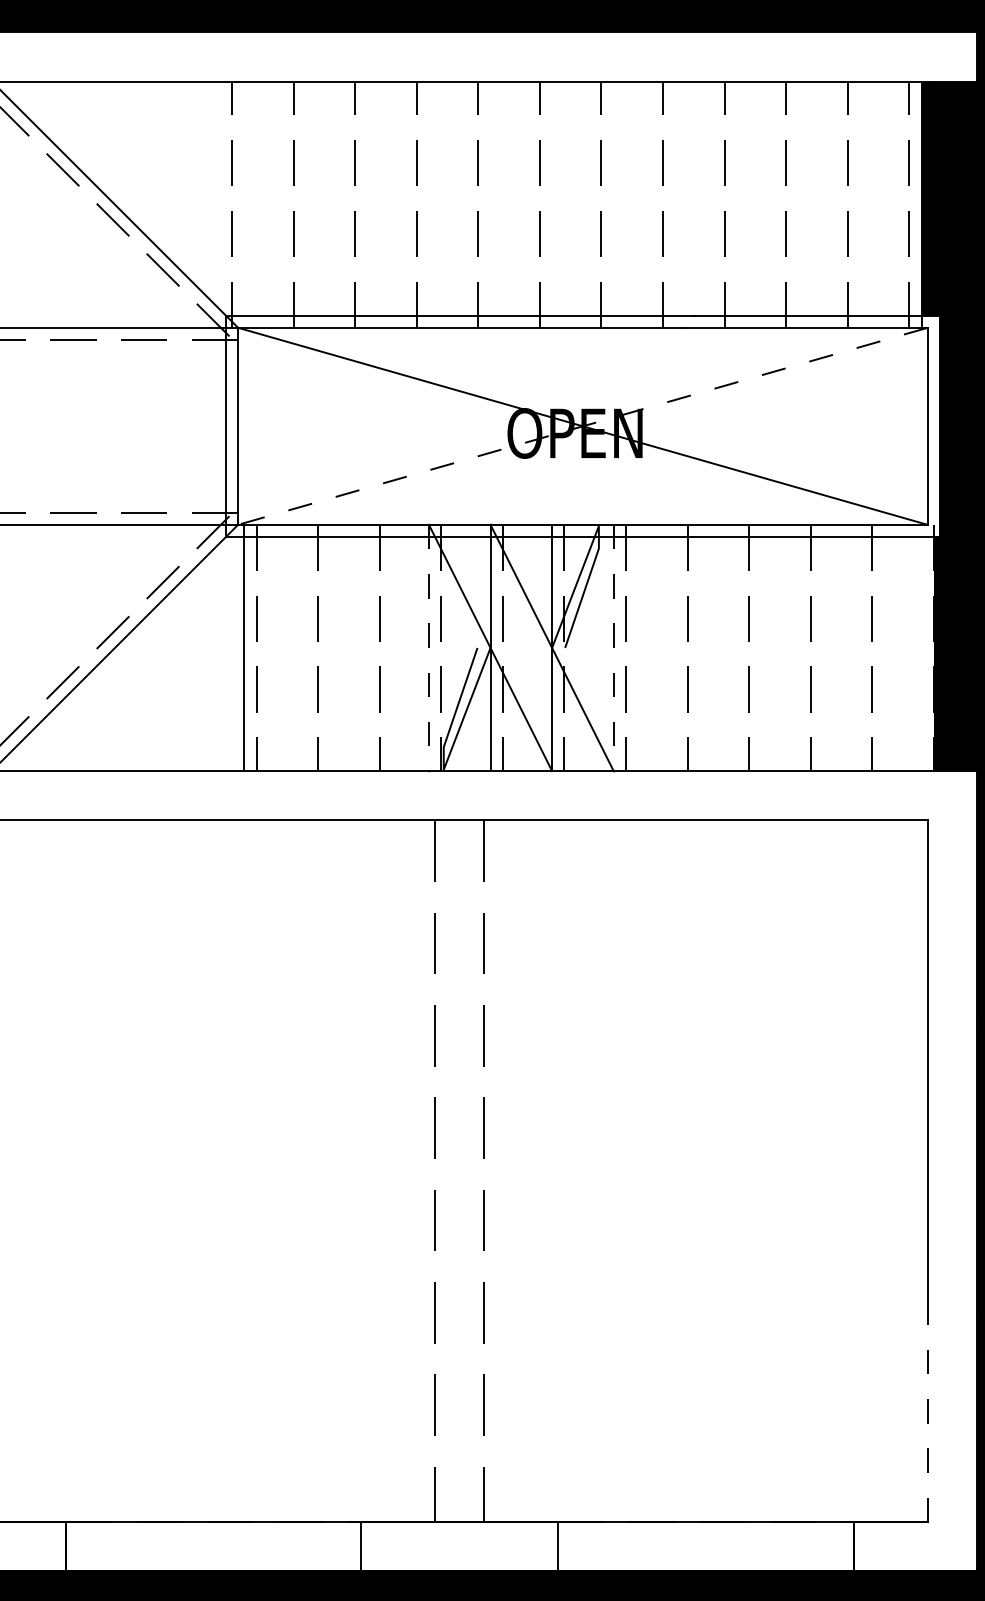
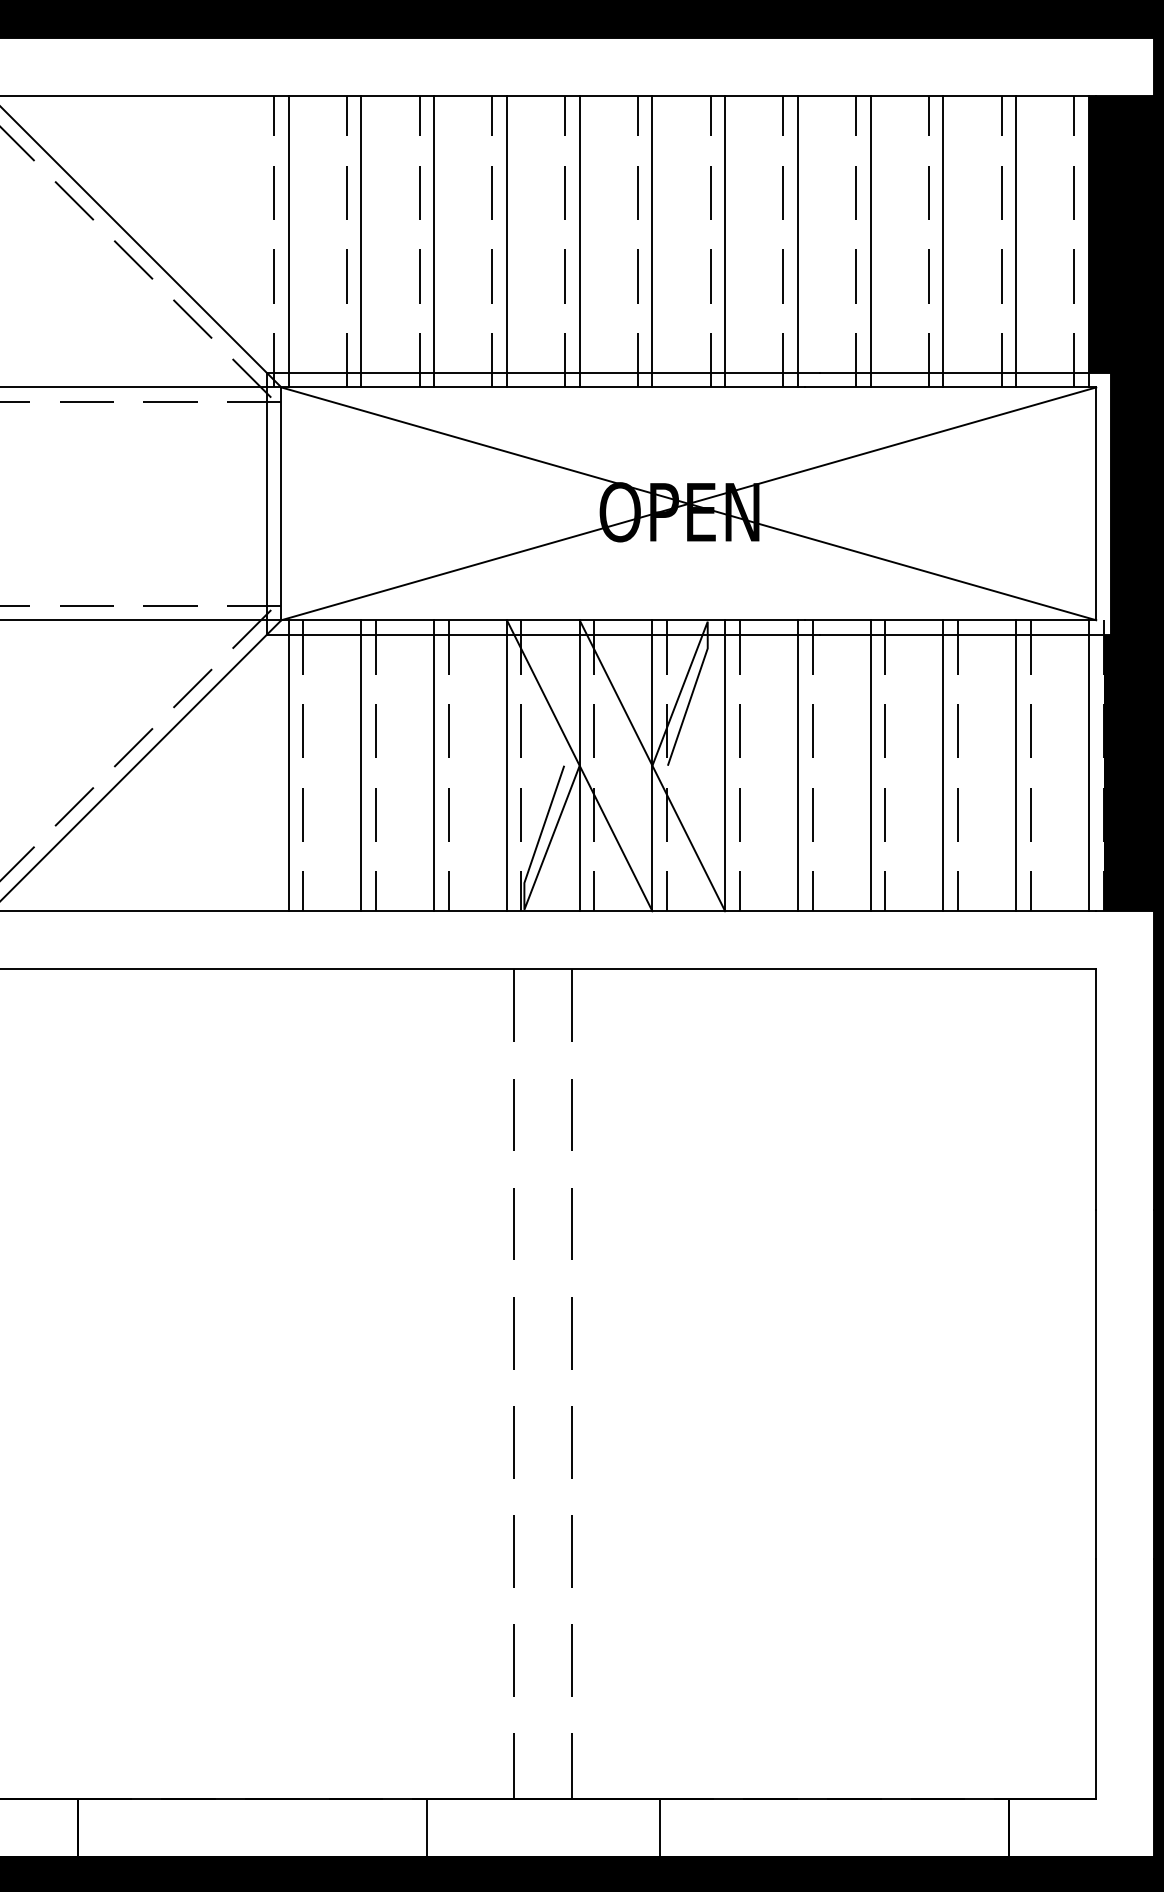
line: (244, 204) -> (288, 241), added
line: (305, 204) -> (361, 241), added
line: (367, 204) -> (434, 241), added
line: (428, 204) -> (506, 241), added
line: (490, 204) -> (579, 241), added
line: (552, 204) -> (652, 241), added
line: (613, 204) -> (724, 241), added
line: (675, 204) -> (798, 241), added
line: (736, 204) -> (870, 241), added
line: (798, 204) -> (943, 241), added
line: (859, 204) -> (1015, 241), added
line: (582, 426) -> (688, 504), dashed -> solid
line: (305, 647) -> (361, 765), added
line: (367, 647) -> (434, 765), added
line: (675, 647) -> (798, 765), added
line: (736, 647) -> (870, 765), added
line: (798, 647) -> (943, 765), added
line: (859, 647) -> (1015, 765), added
line: (921, 647) -> (1088, 765), added
line: (428, 648) -> (506, 766), dashed -> solid
line: (613, 648) -> (724, 766), dashed -> solid
line: (927, 1420) -> (1096, 1678), dashed -> solid

